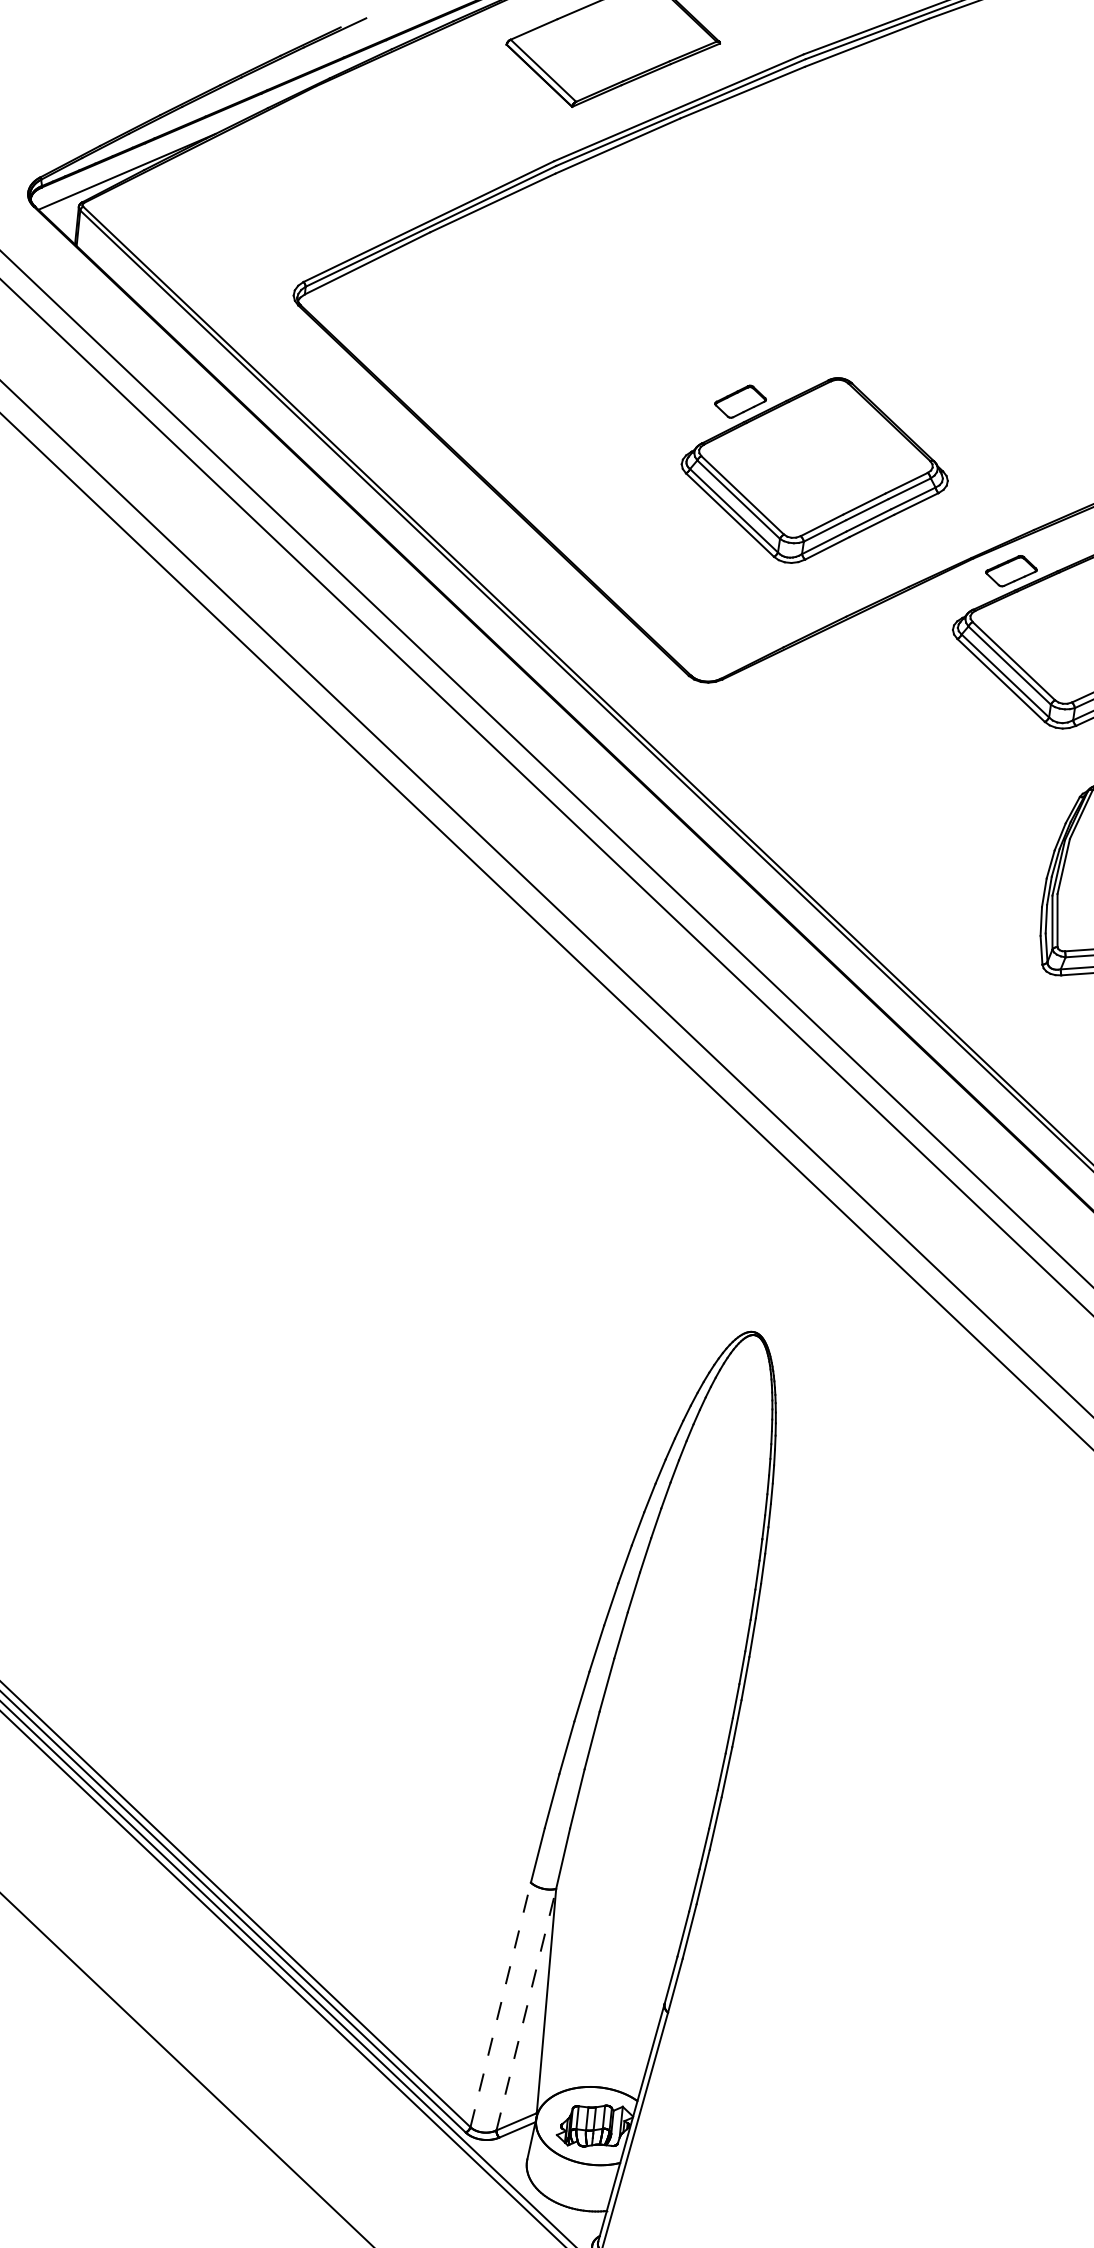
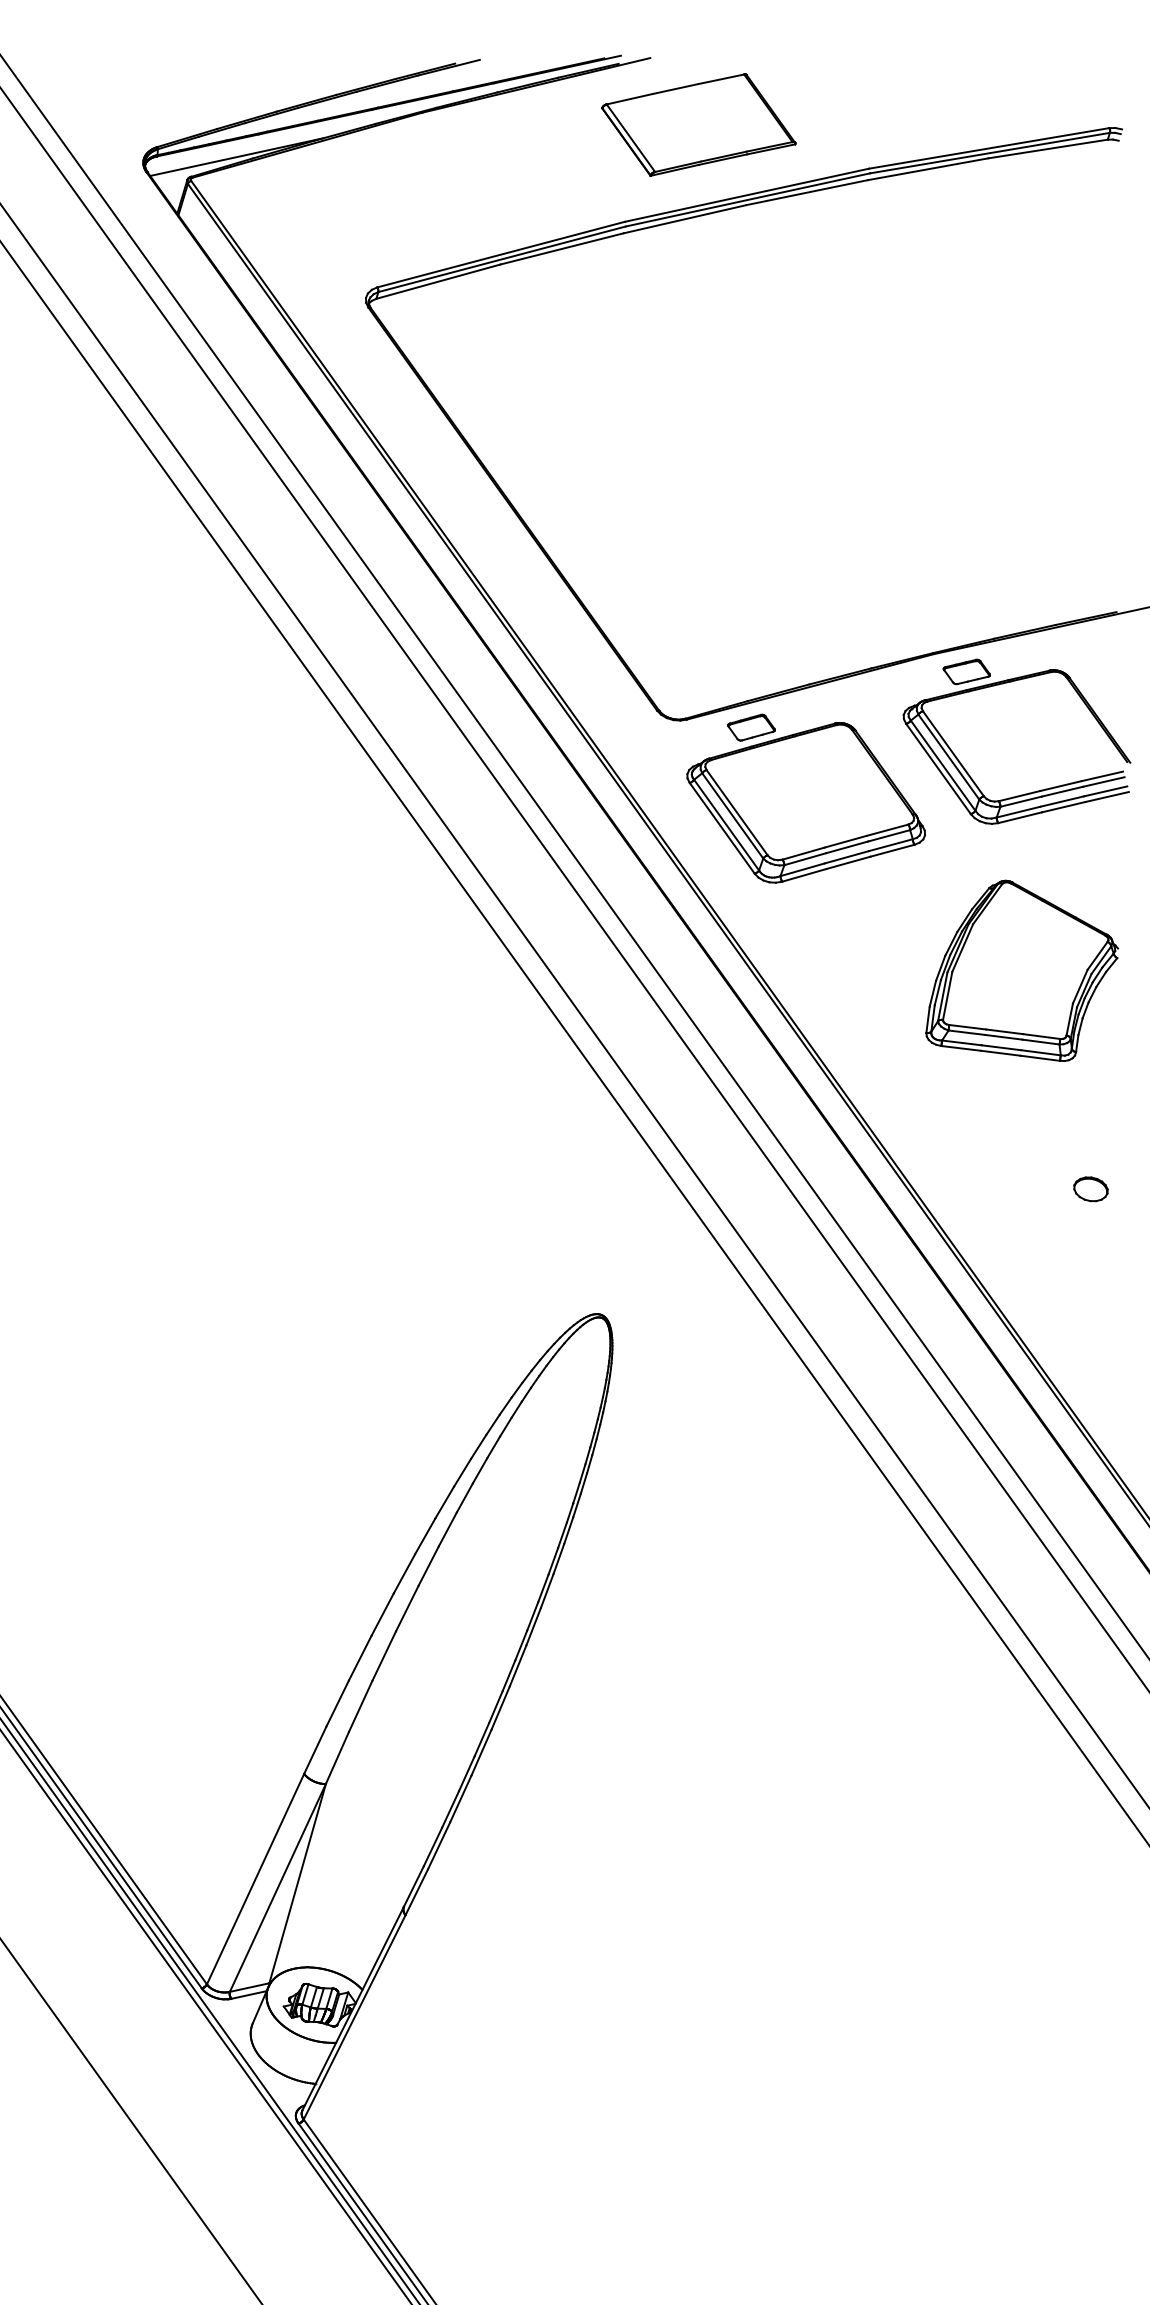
part: (812, 466) -> (805, 798), moved
line: (500, 2005) -> (255, 1879), dashed -> solid
line: (525, 2009) -> (277, 1887), dashed -> solid

